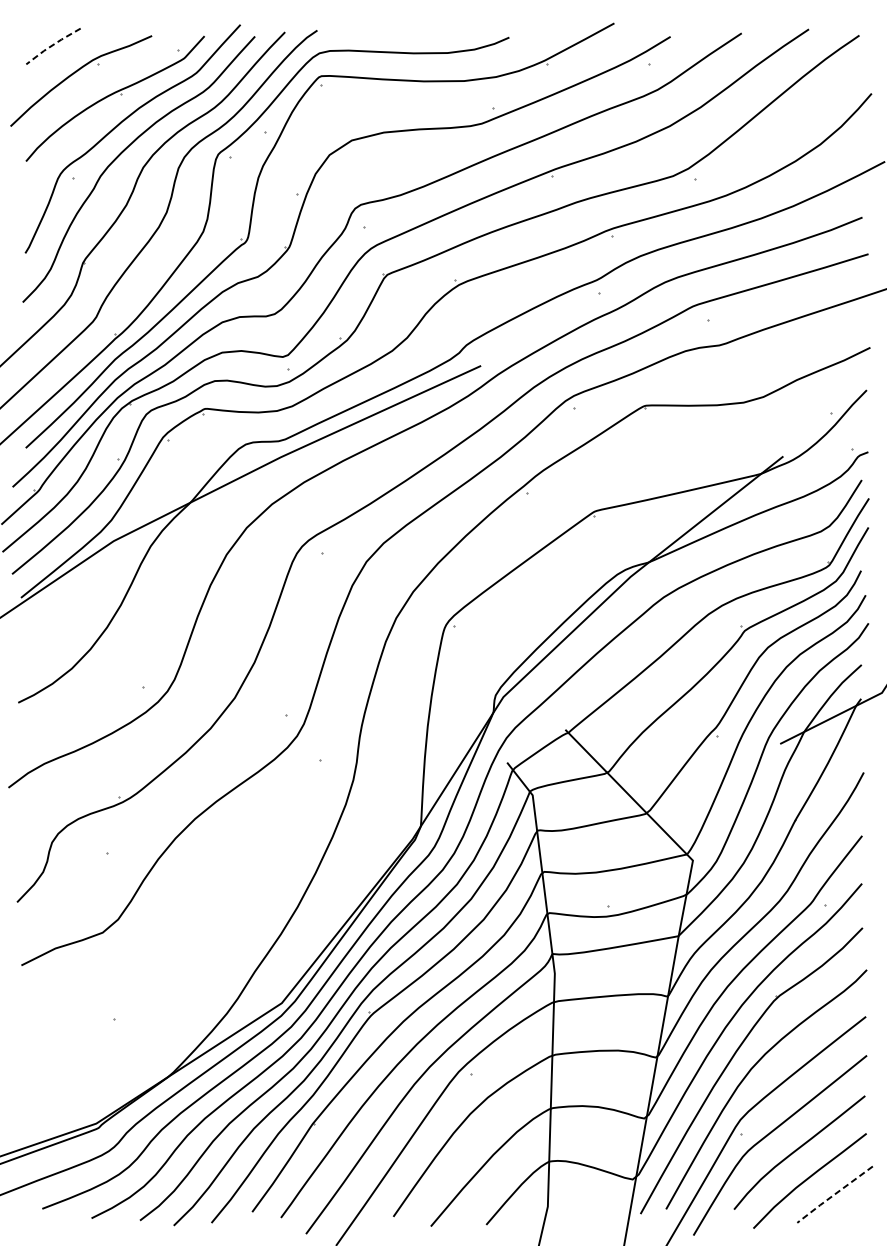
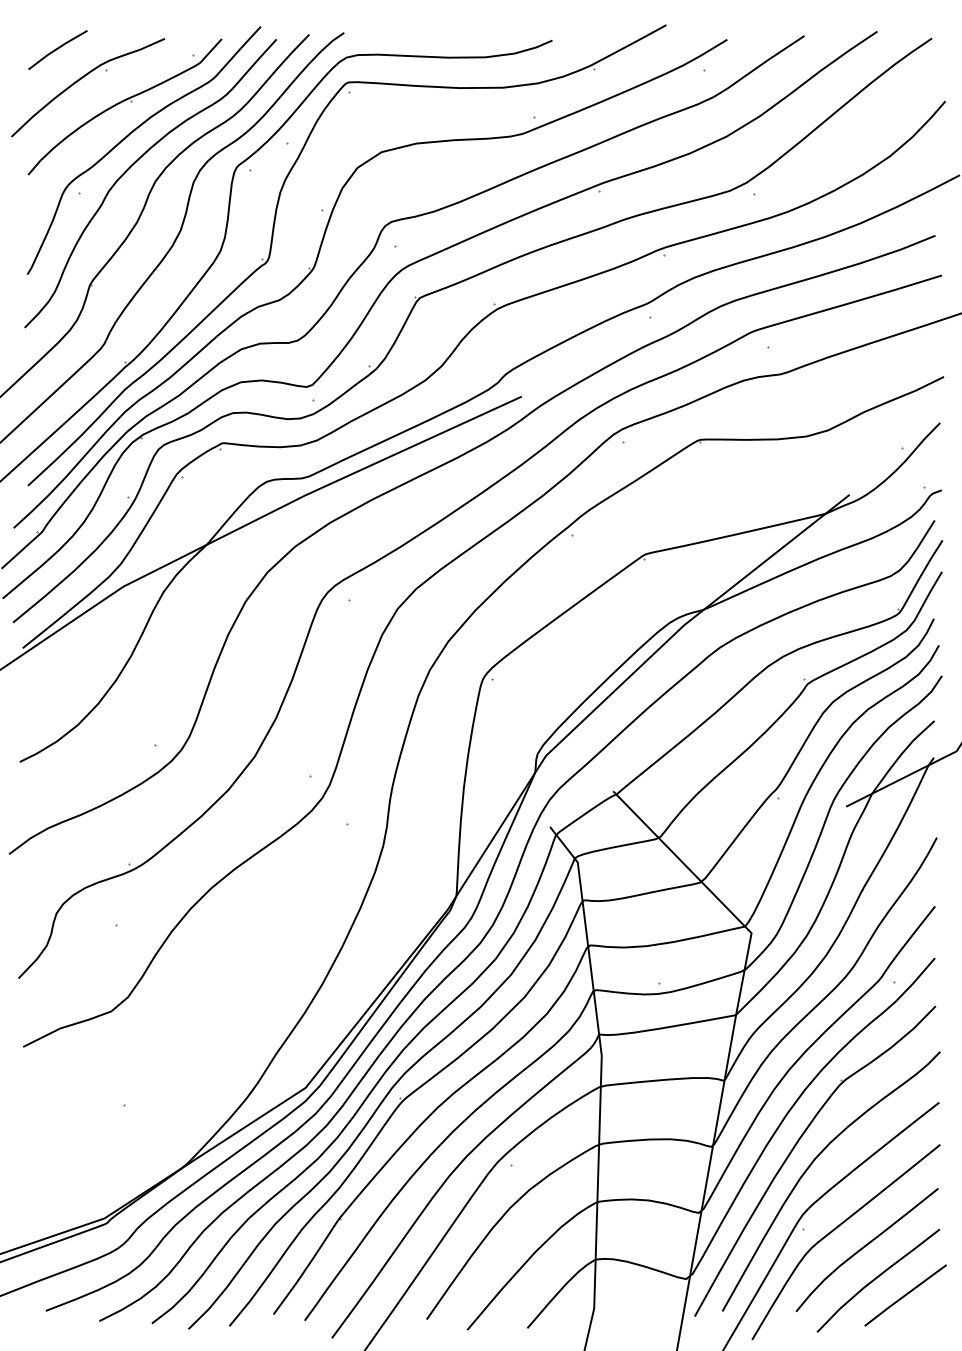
line: (52, 45) -> (56, 49), dashed -> solid
line: (833, 1194) -> (904, 1295), dashed -> solid

